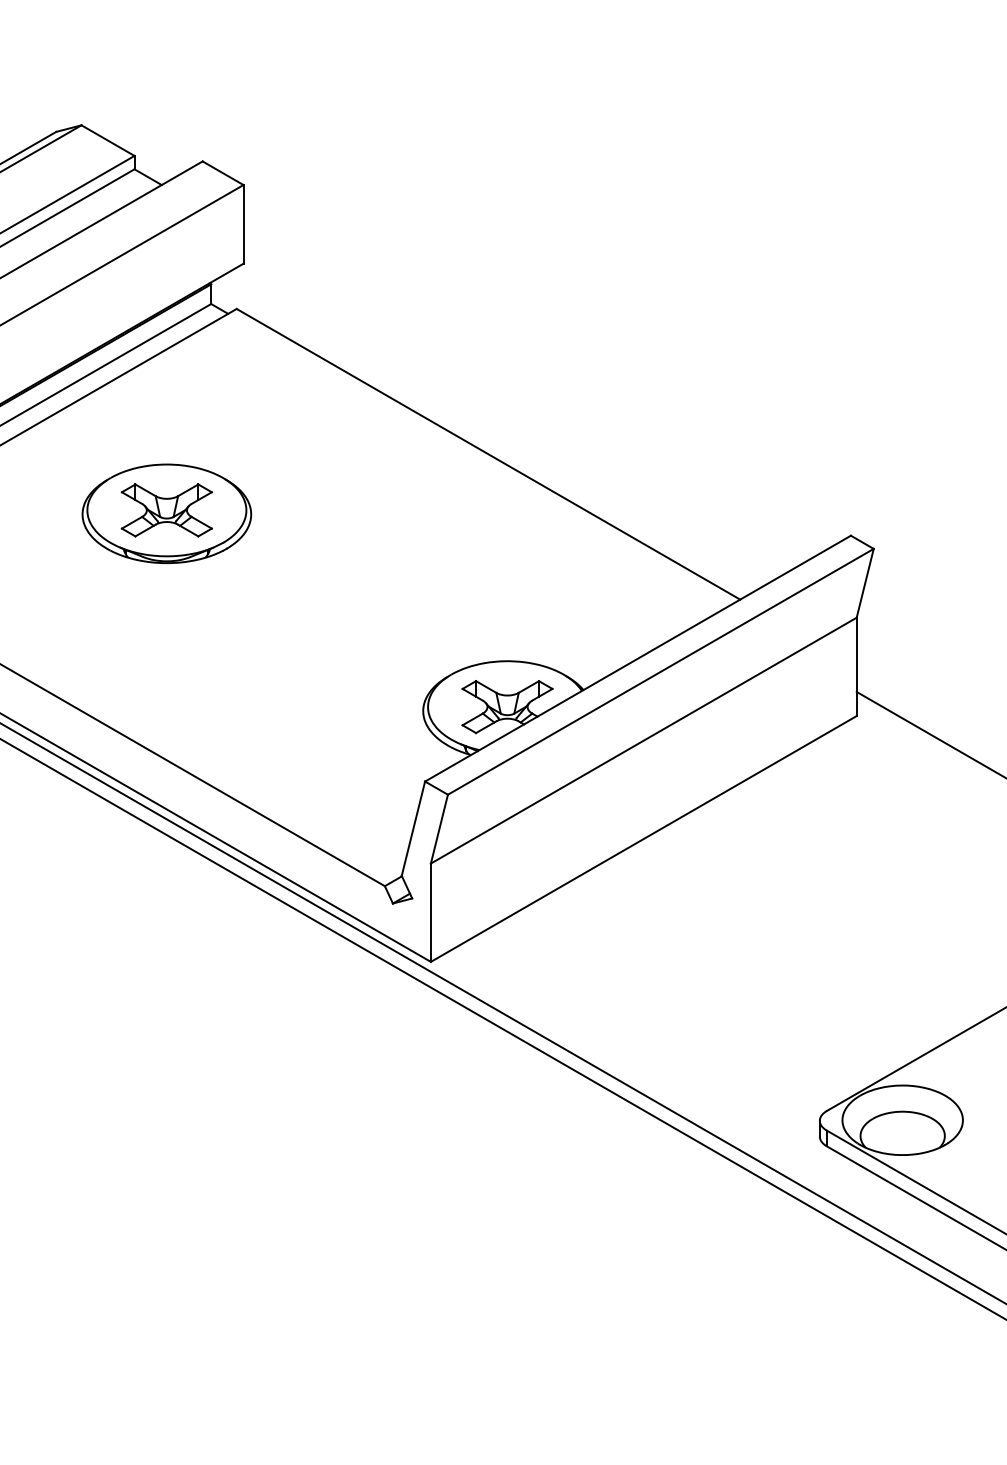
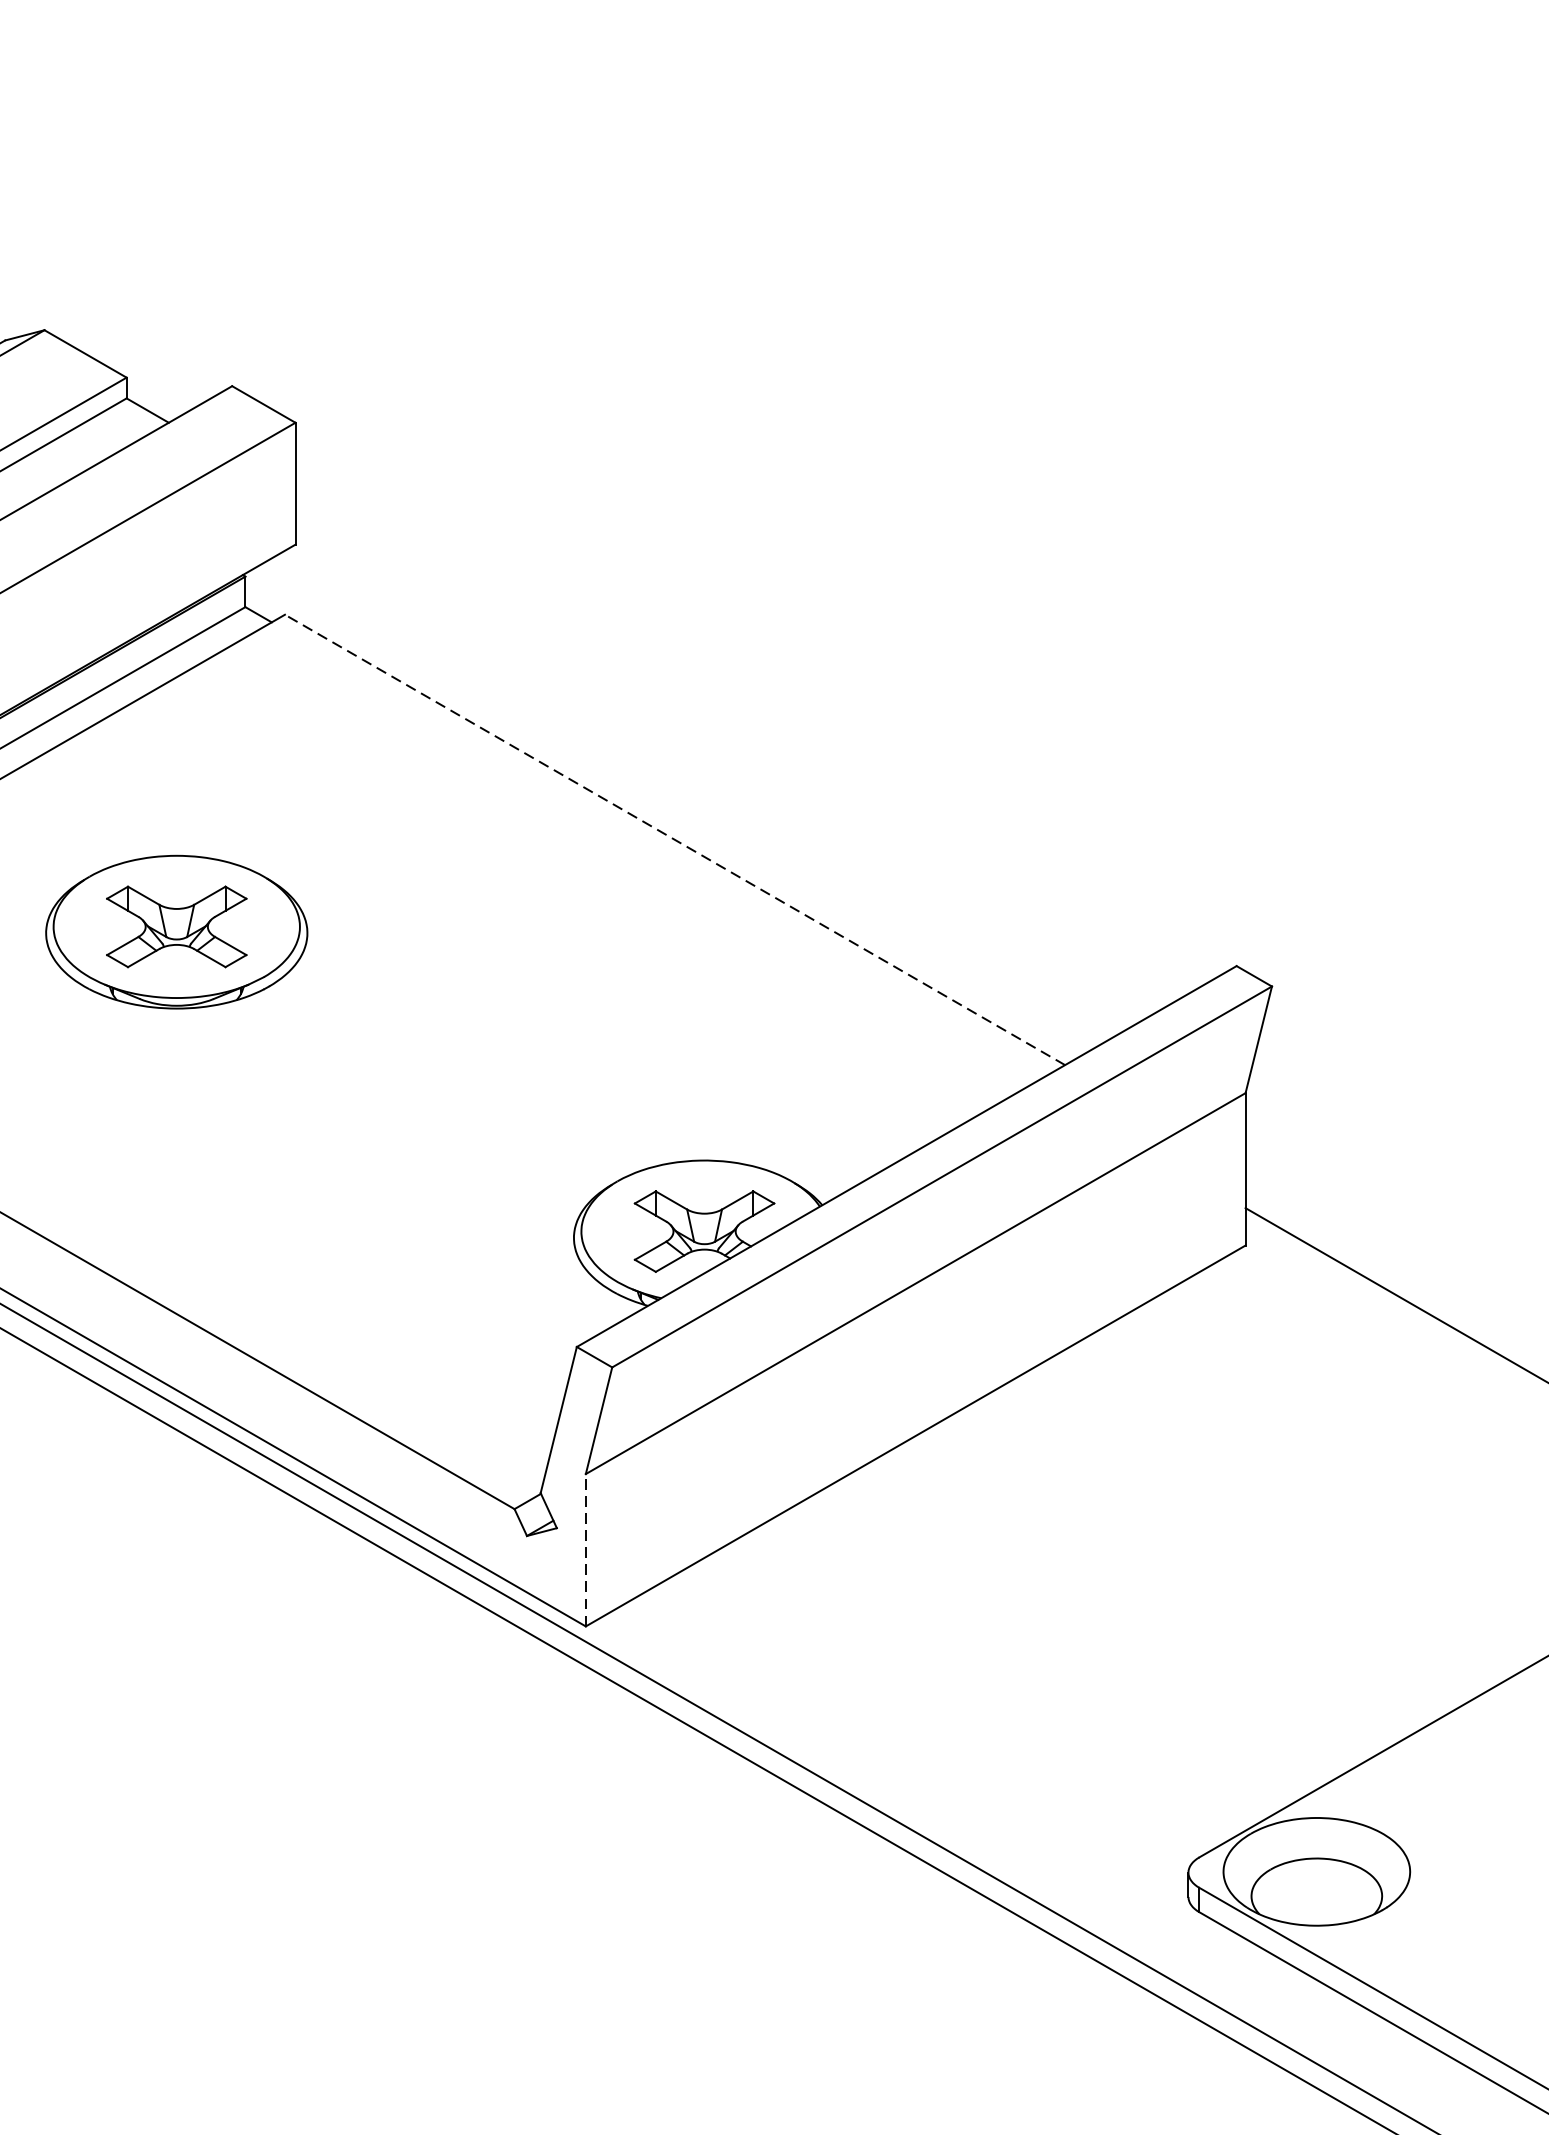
line: (488, 454) -> (675, 840), solid -> dashed
line: (430, 912) -> (585, 1549), solid -> dashed

